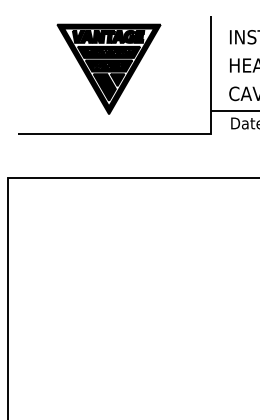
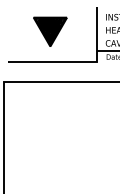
part: (109, 68) -> (50, 31), size x0.7

